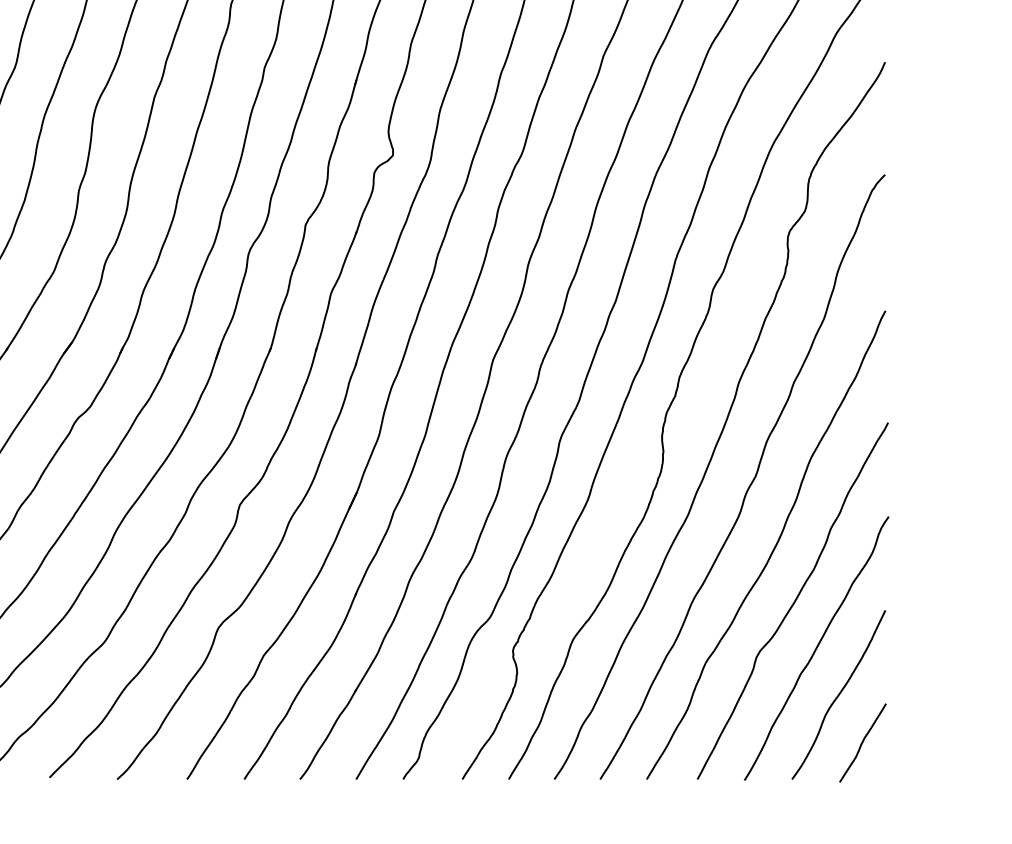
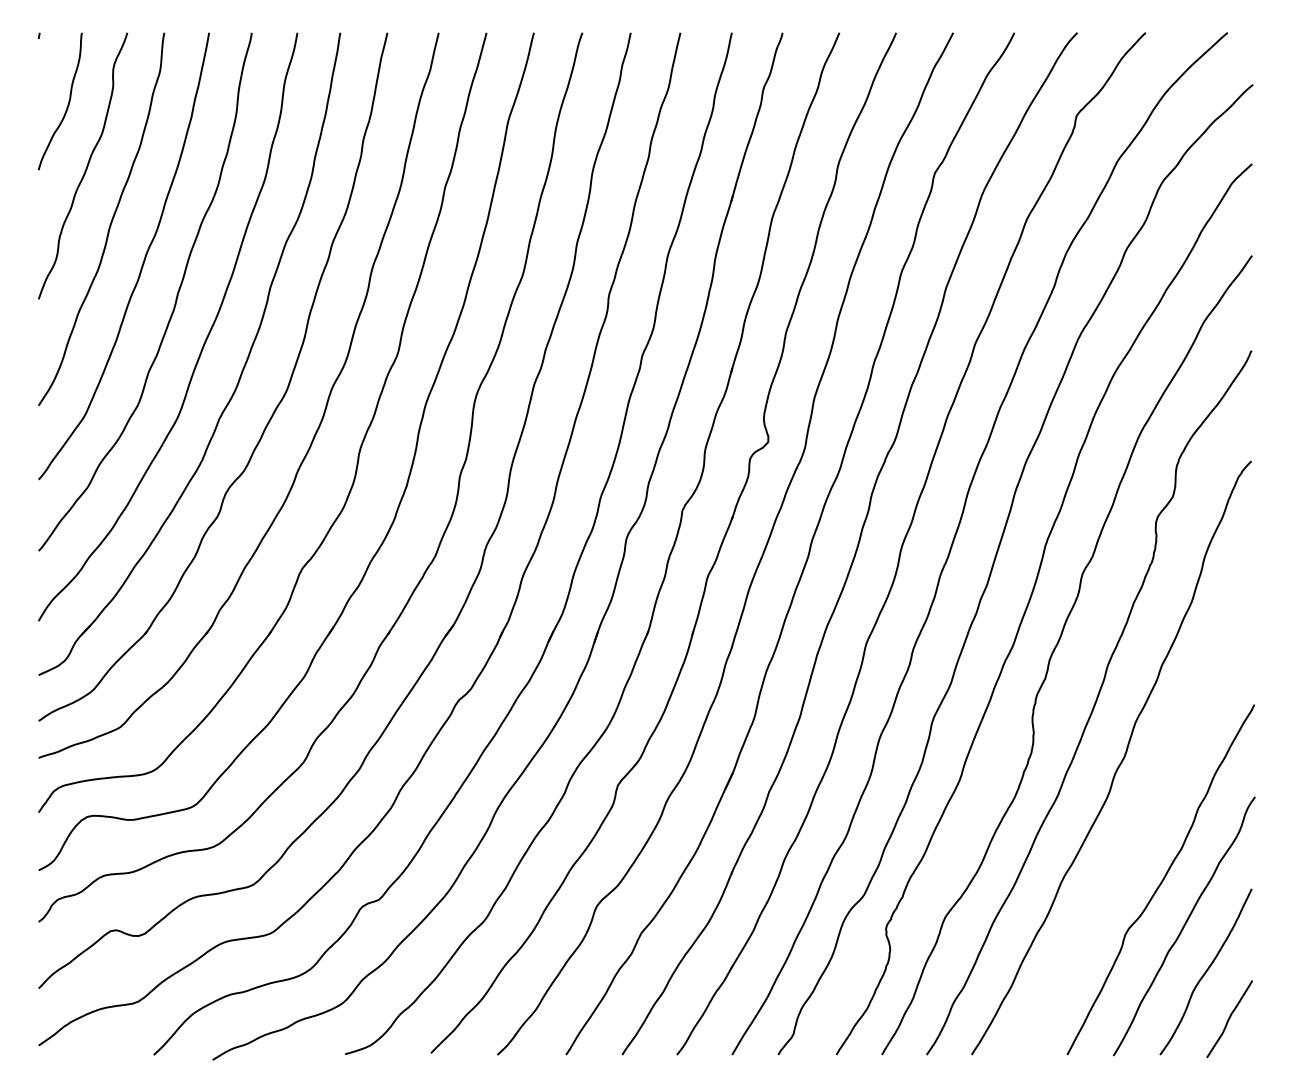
curve: (773, 548) -> (1141, 828), removed

